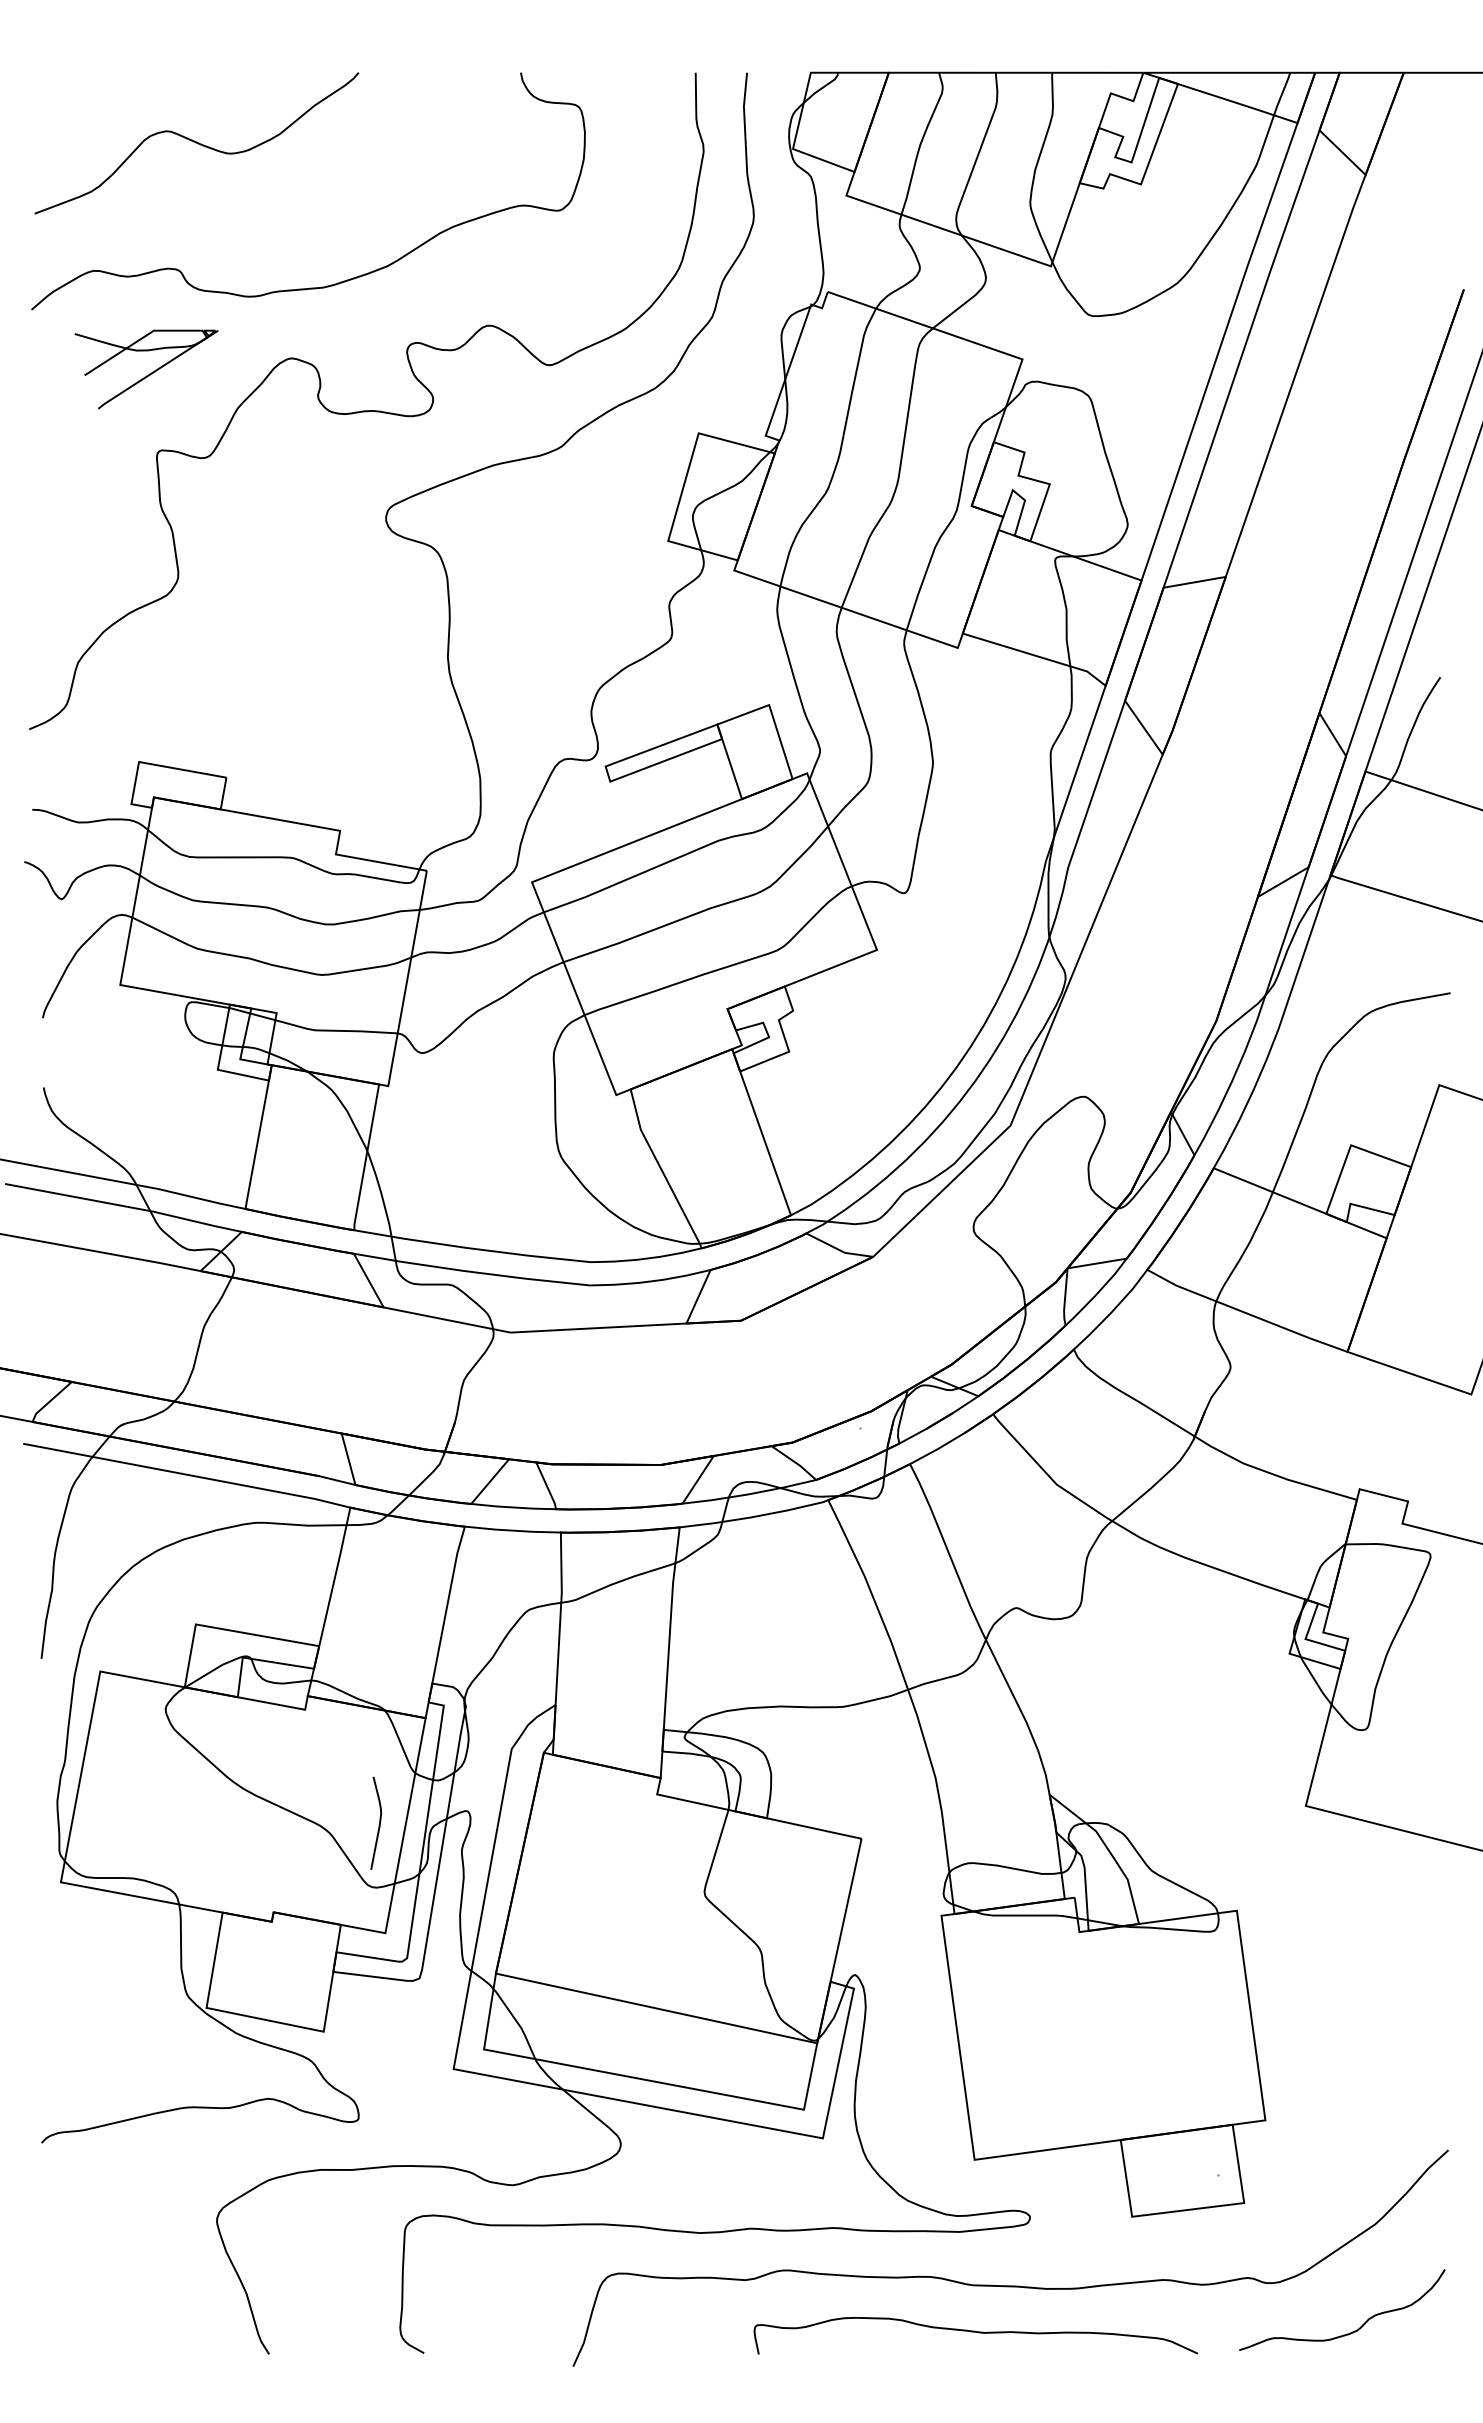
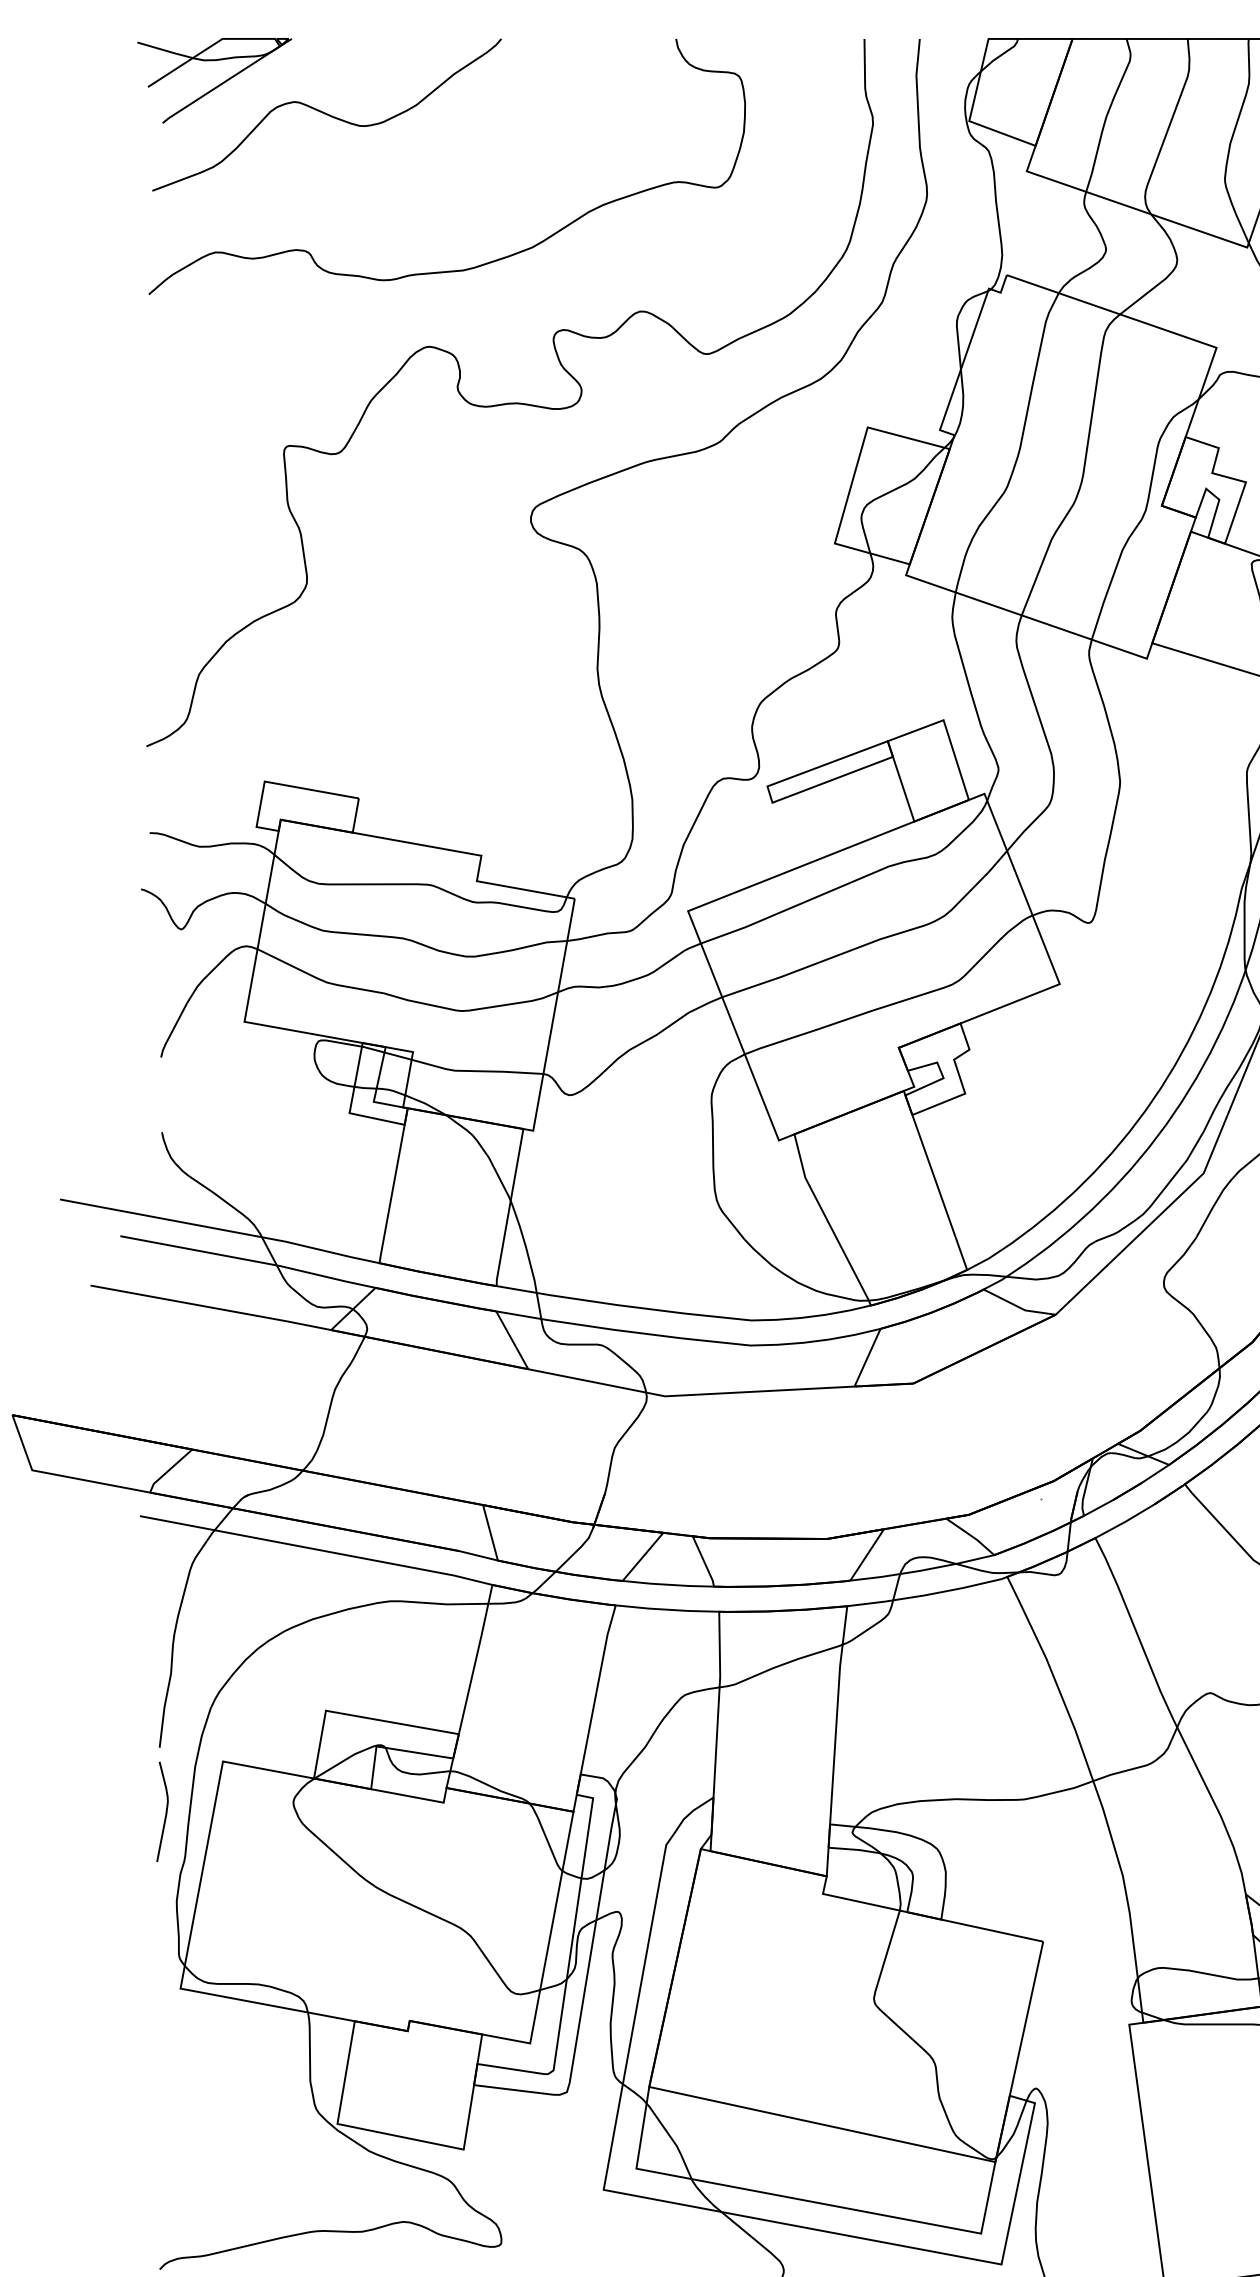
part: (146, 369) -> (214, 80), moved
curve: (379, 1822) -> (166, 1811), moved

